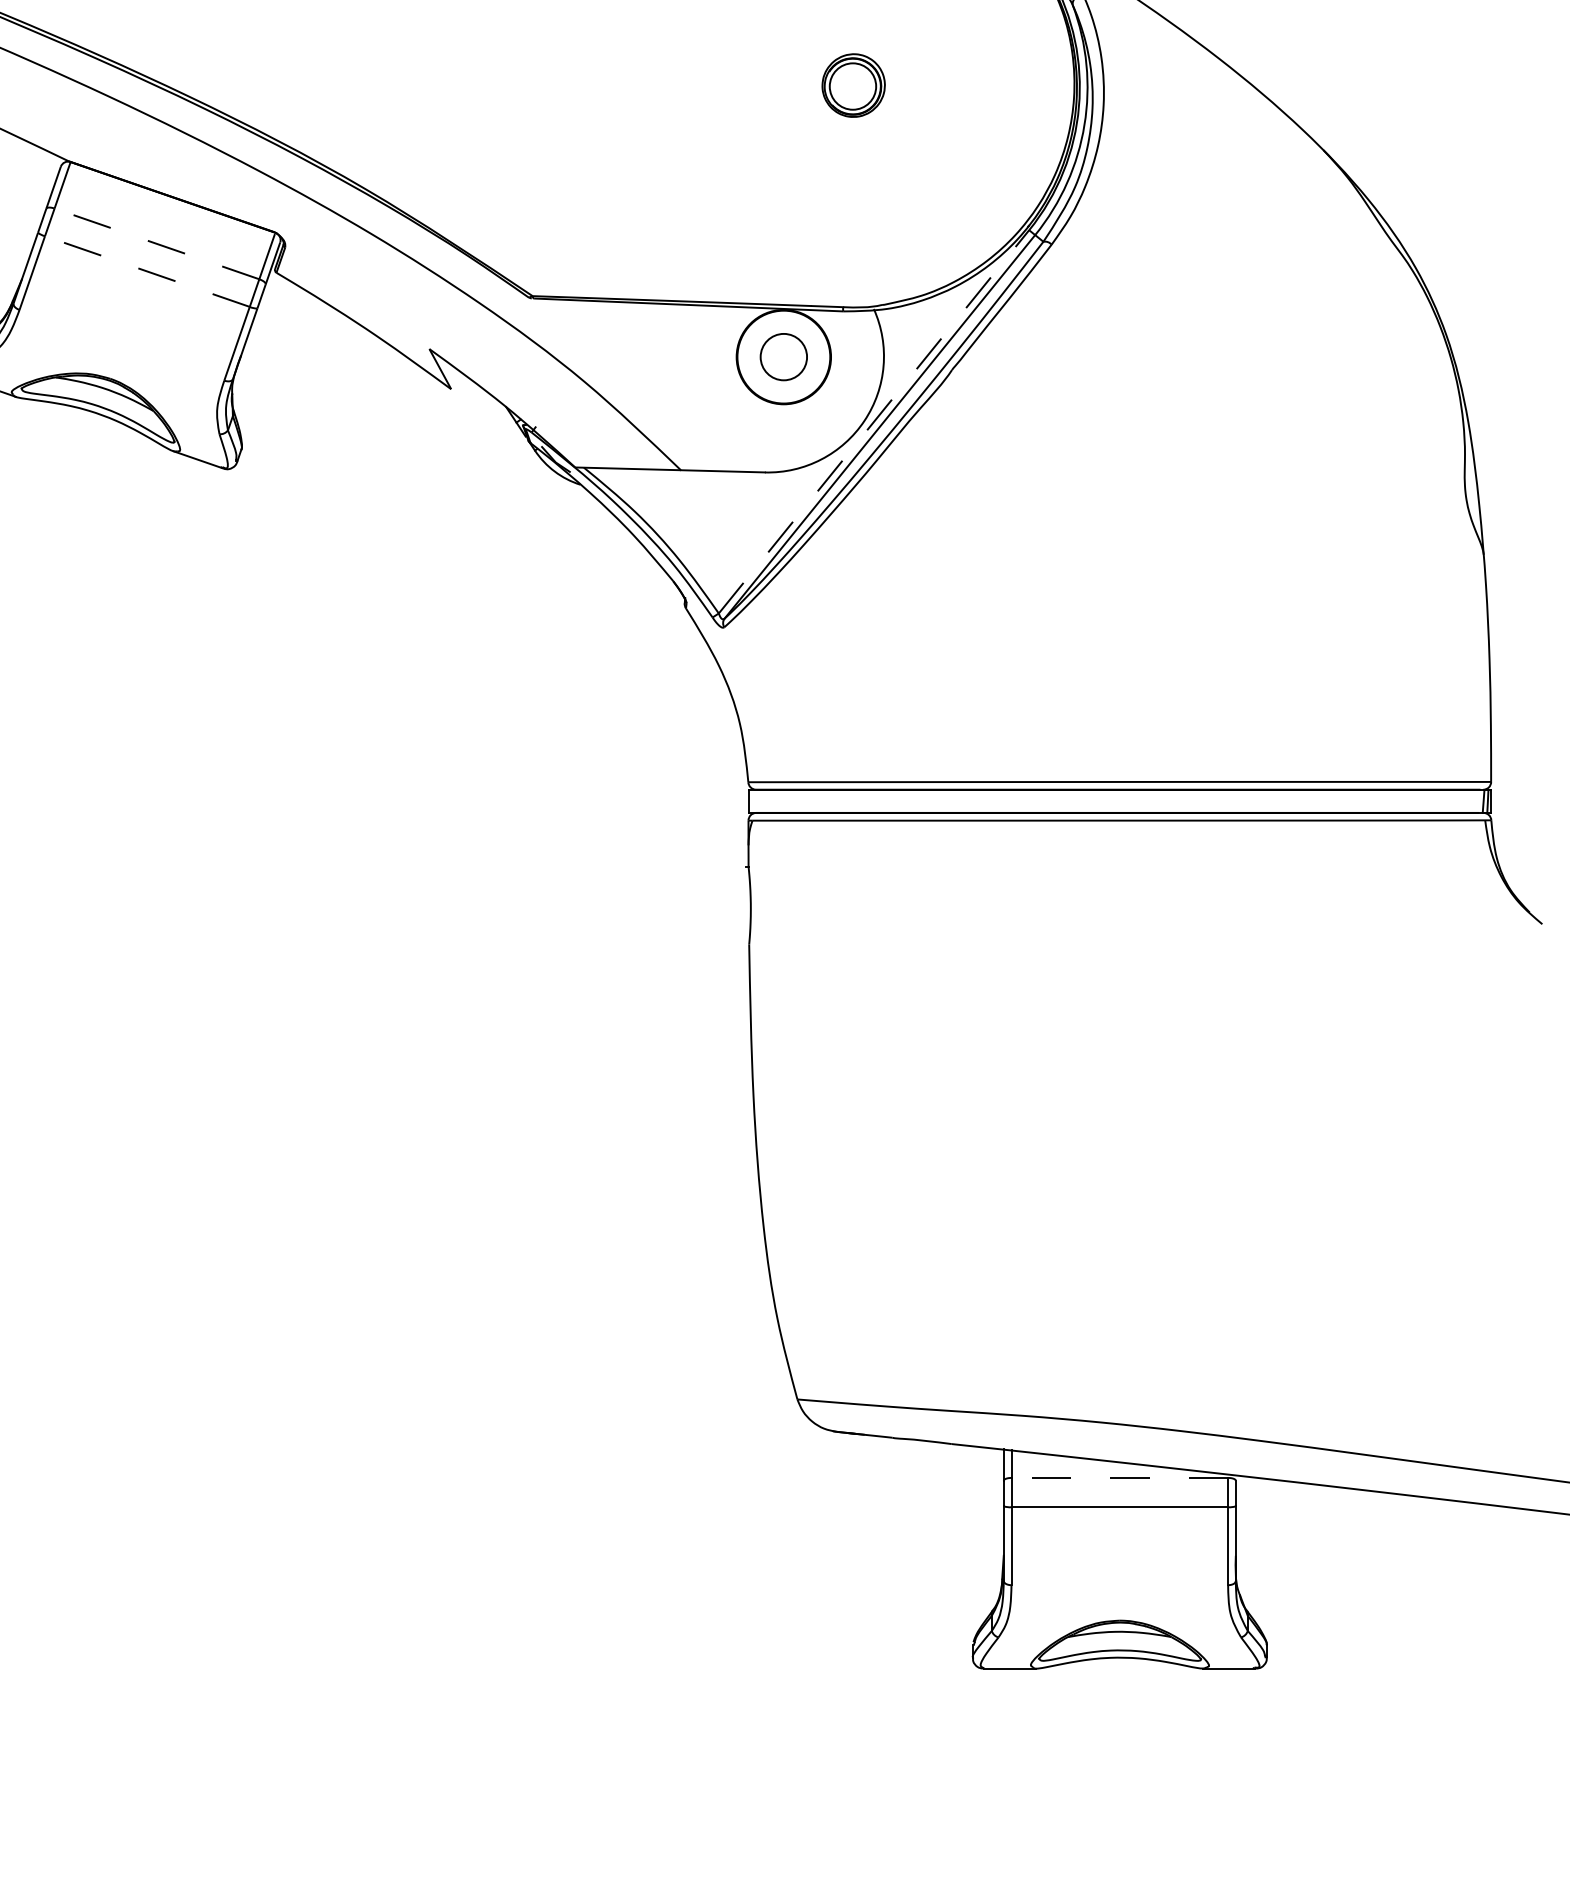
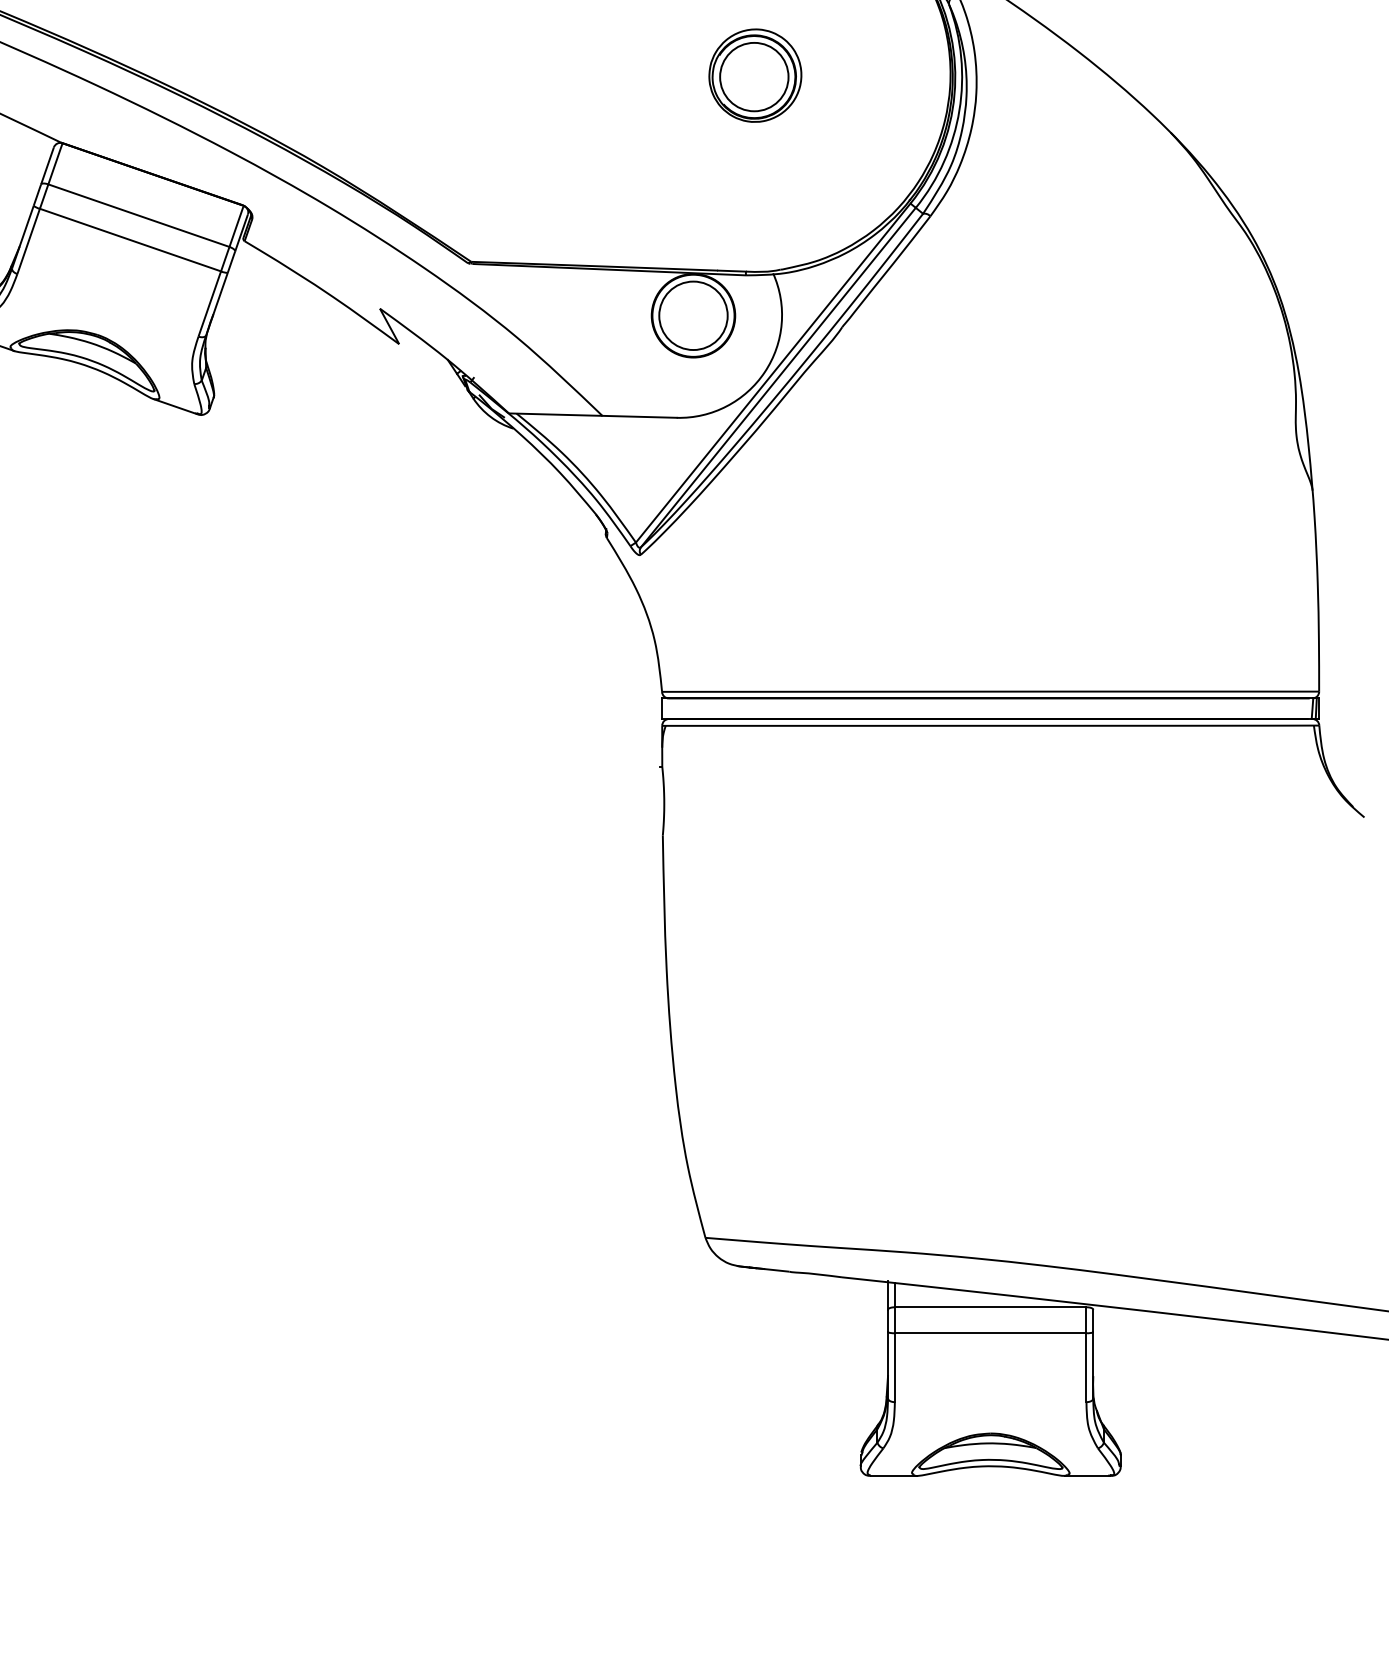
part: (853, 85) -> (755, 75), size x1.67
line: (156, 243) -> (138, 215), dashed -> solid
line: (146, 271) -> (129, 240), dashed -> solid
circle: (783, 356) -> (693, 315), size x1.67
line: (874, 421) -> (773, 372), dashed -> solid
line: (1119, 1477) -> (990, 1306), dashed -> solid

